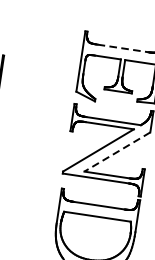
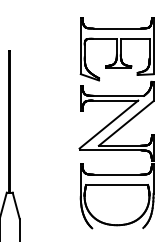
line: (123, 48) -> (117, 28), dashed -> solid
line: (116, 151) -> (125, 123), dashed -> solid

